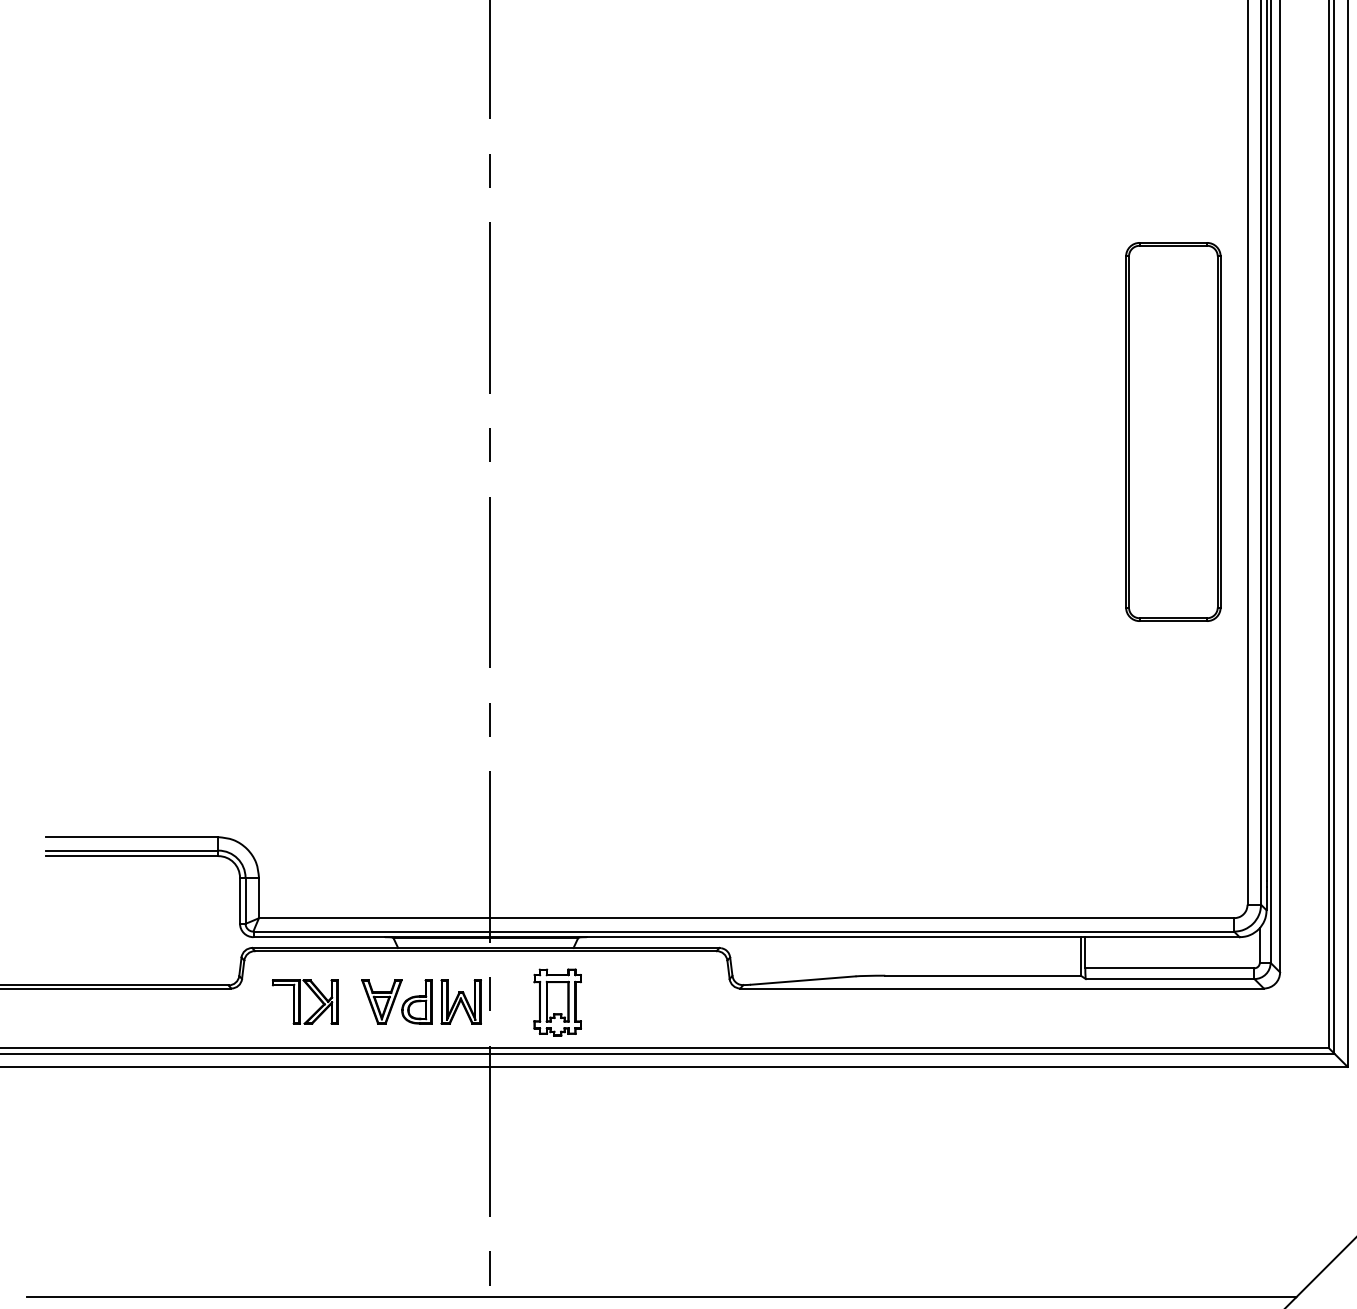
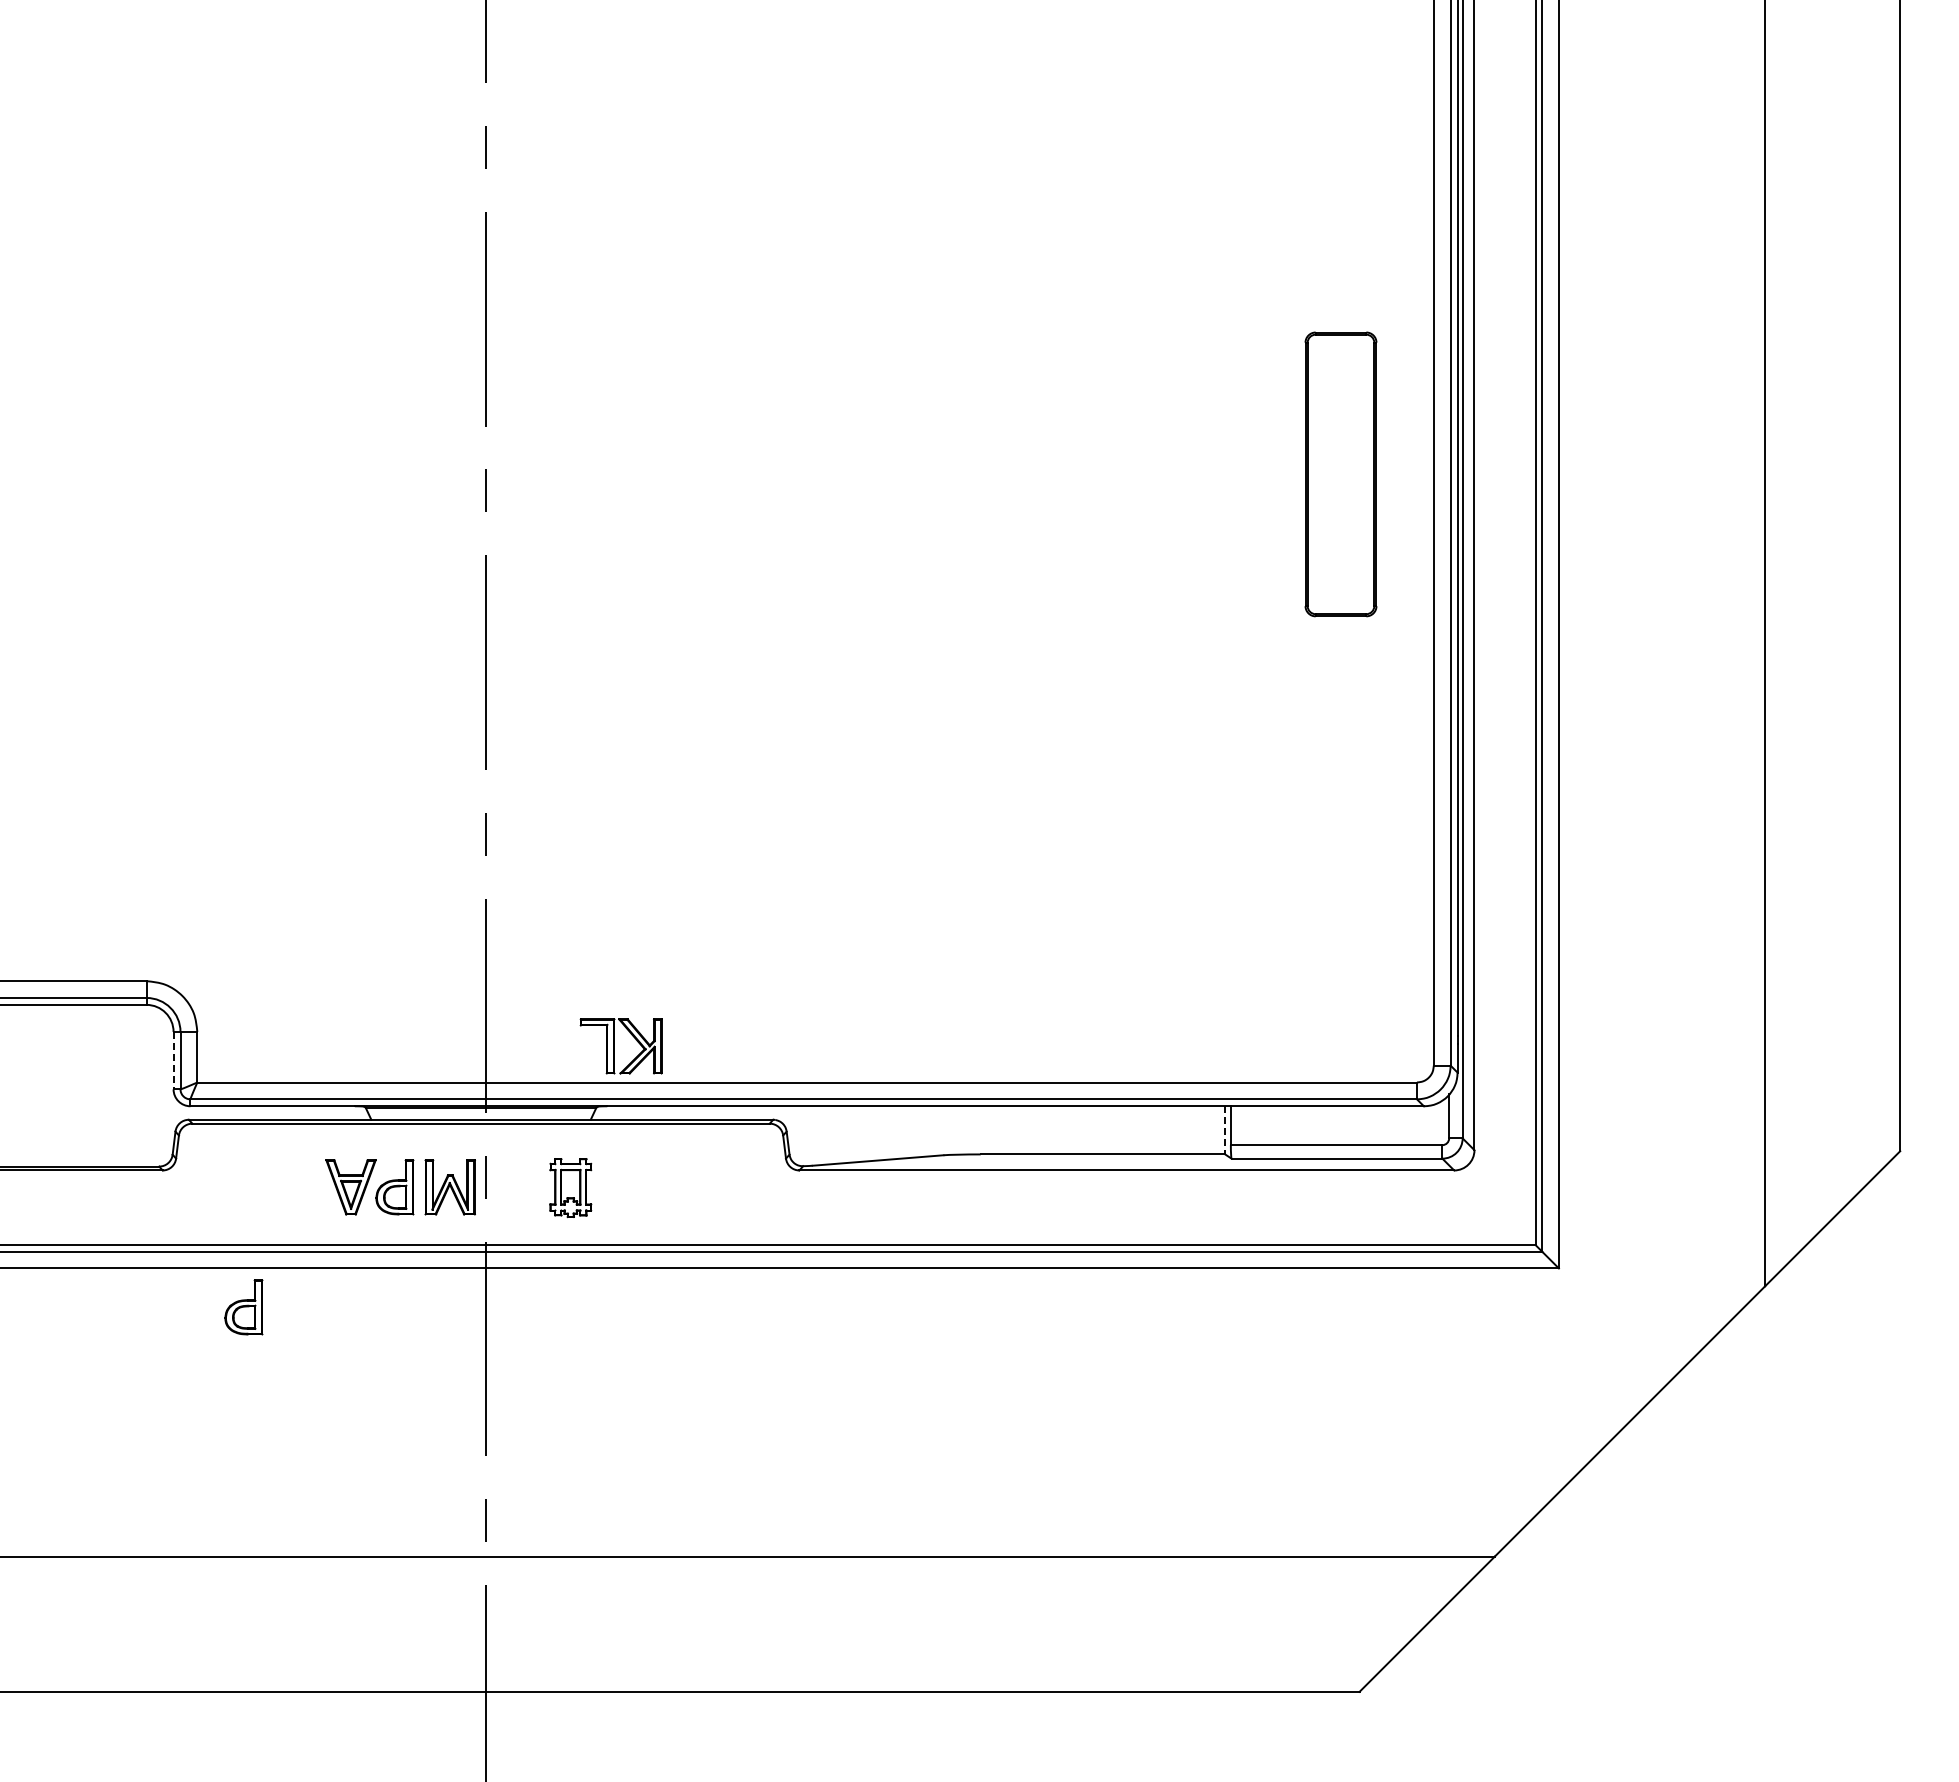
part: (1172, 432) -> (1340, 474), size x0.6
line: (239, 900) -> (173, 1060), solid -> dashed
line: (1081, 956) -> (1225, 1130), solid -> dashed
part: (304, 1002) -> (620, 1046), moved
part: (557, 1002) -> (570, 1187), size x0.7
part: (295, 1098) -> (243, 1307), added

